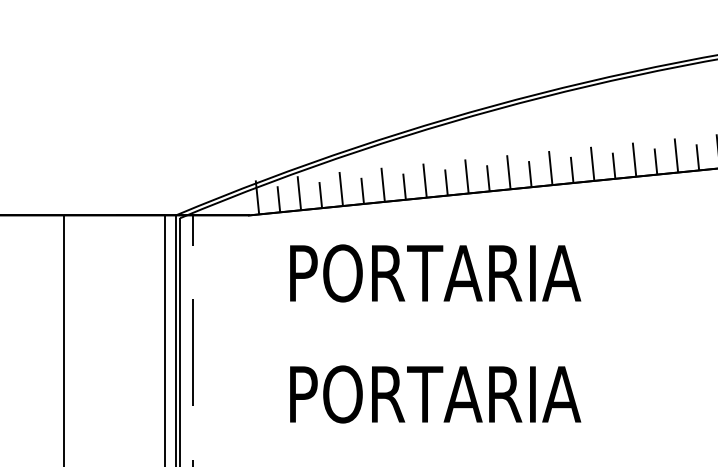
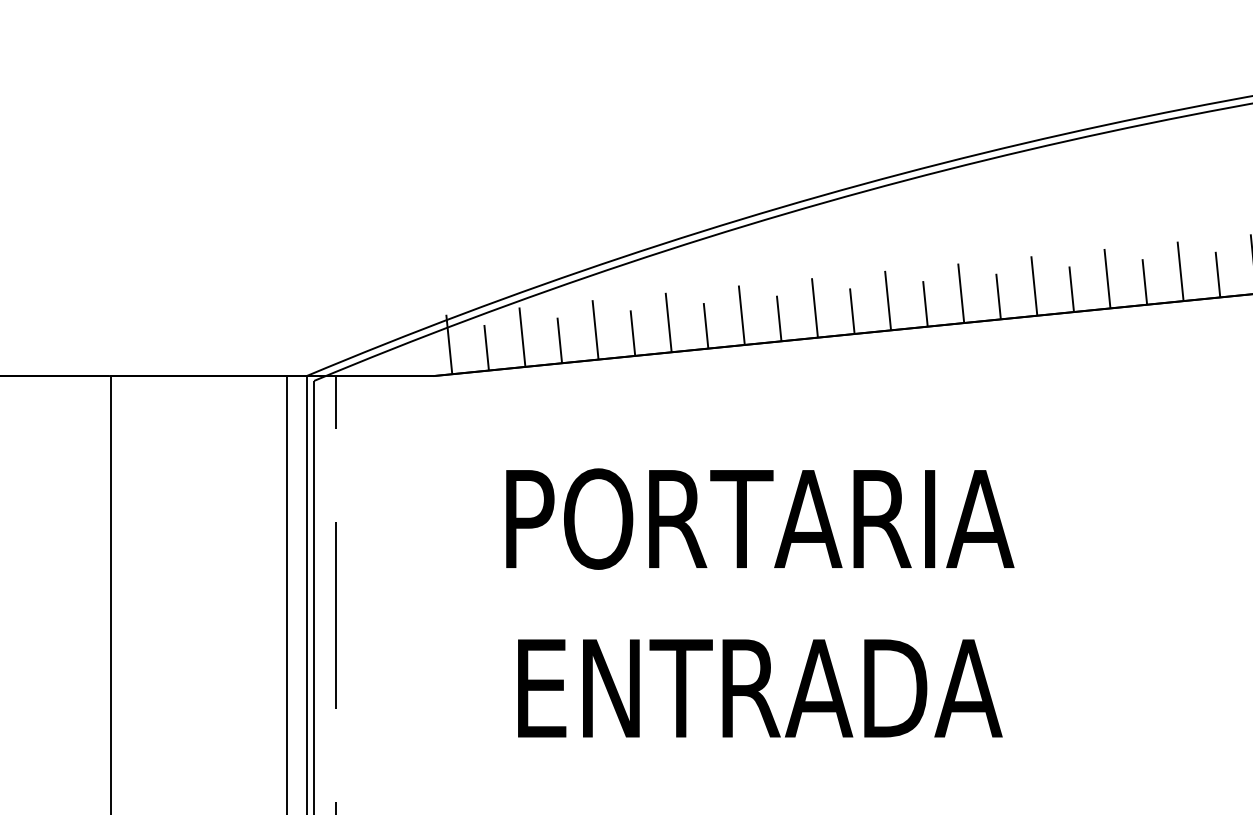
text: (435, 273) -> (760, 519), moved
text: (435, 394) -> (760, 688), PORTARIA -> ENTRADA

